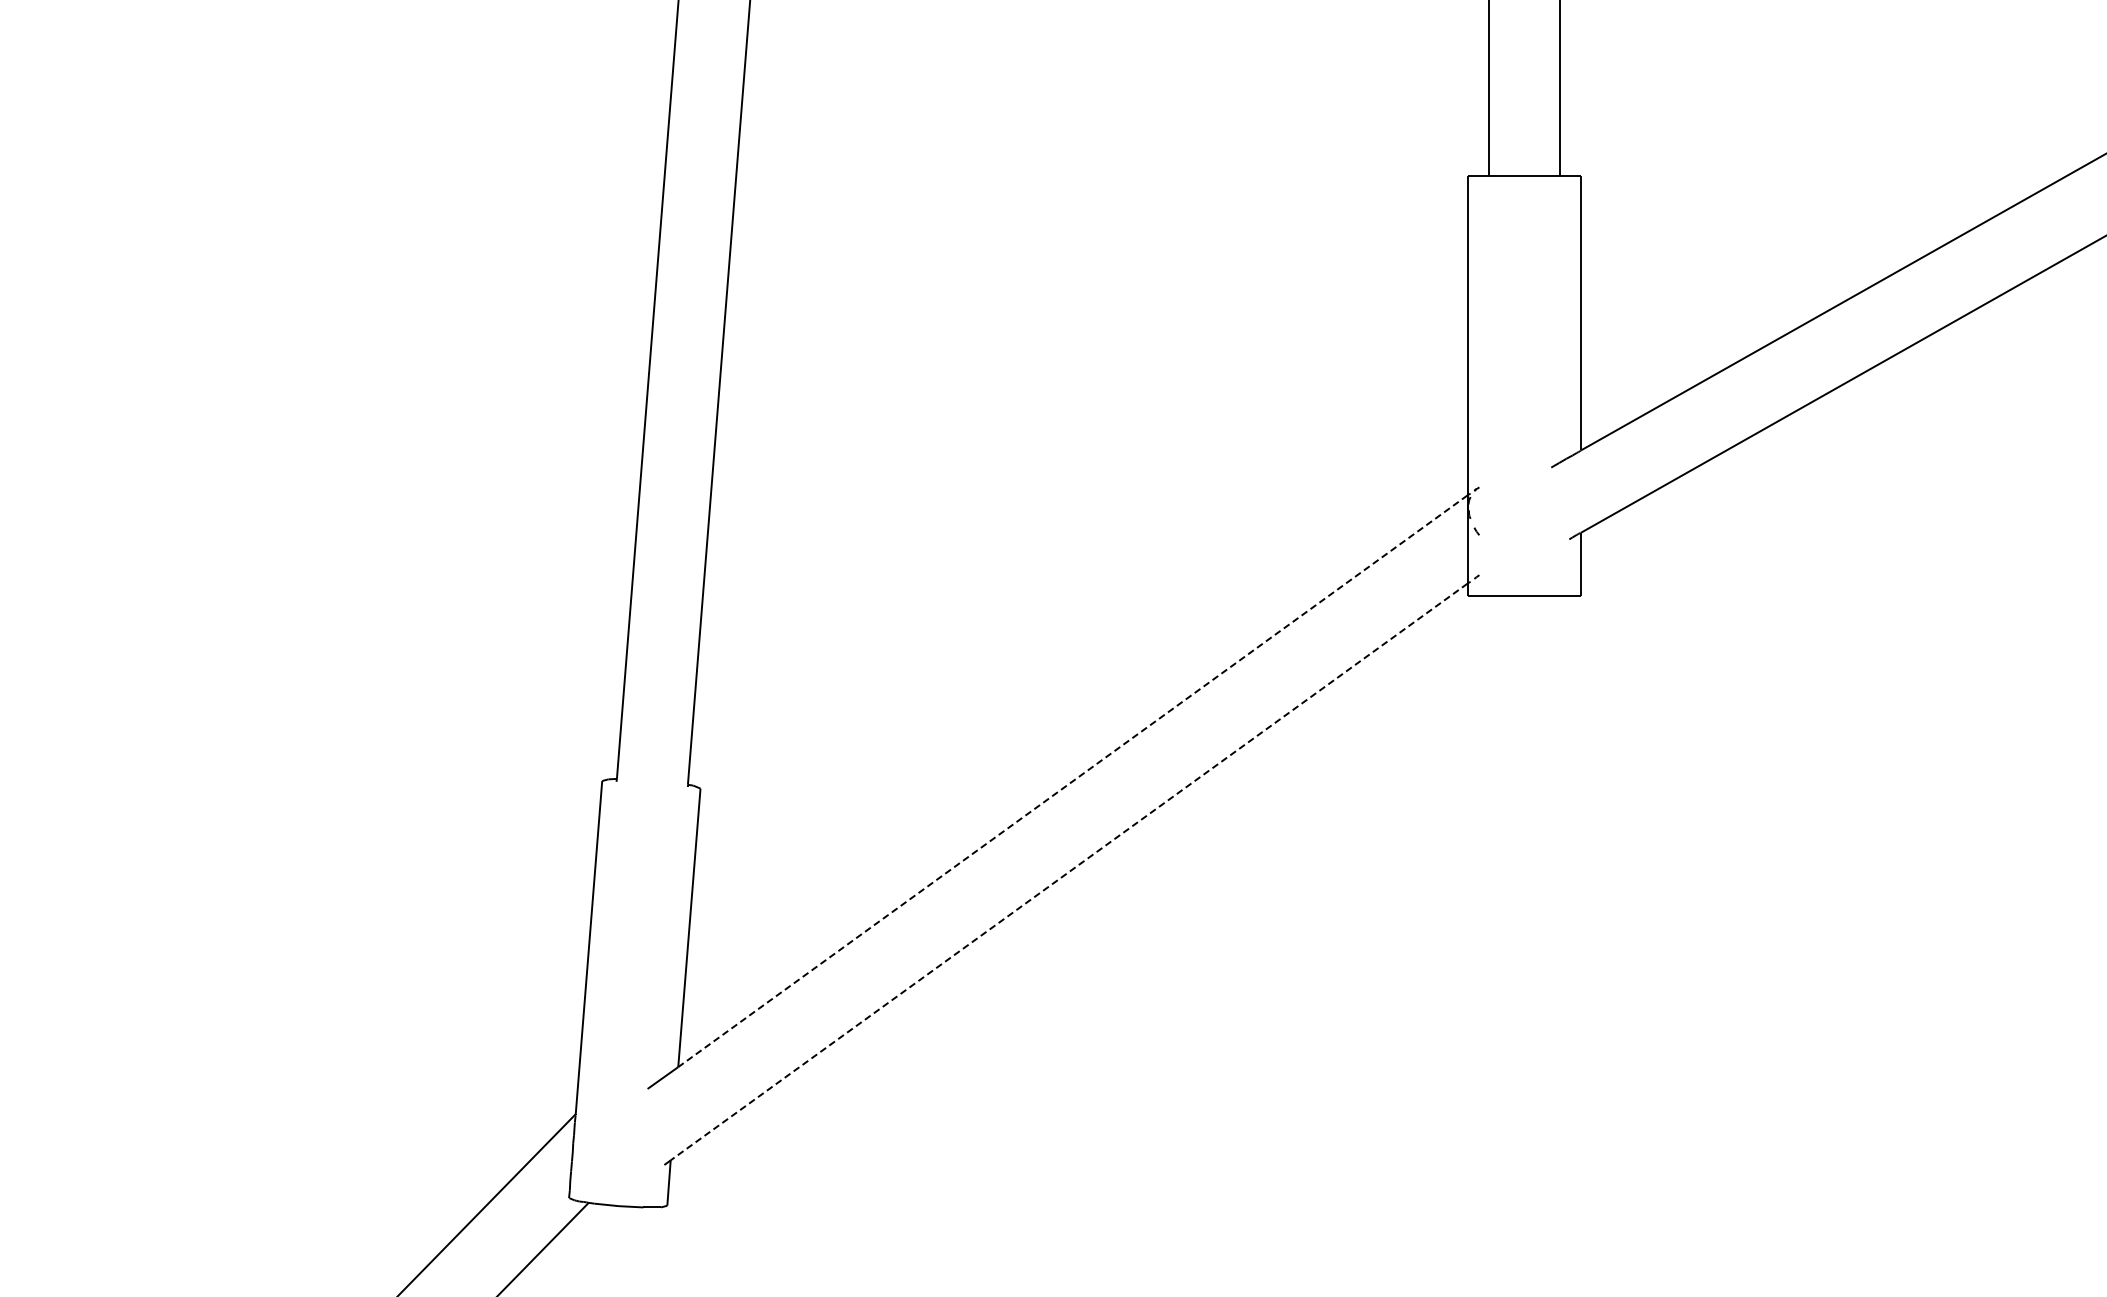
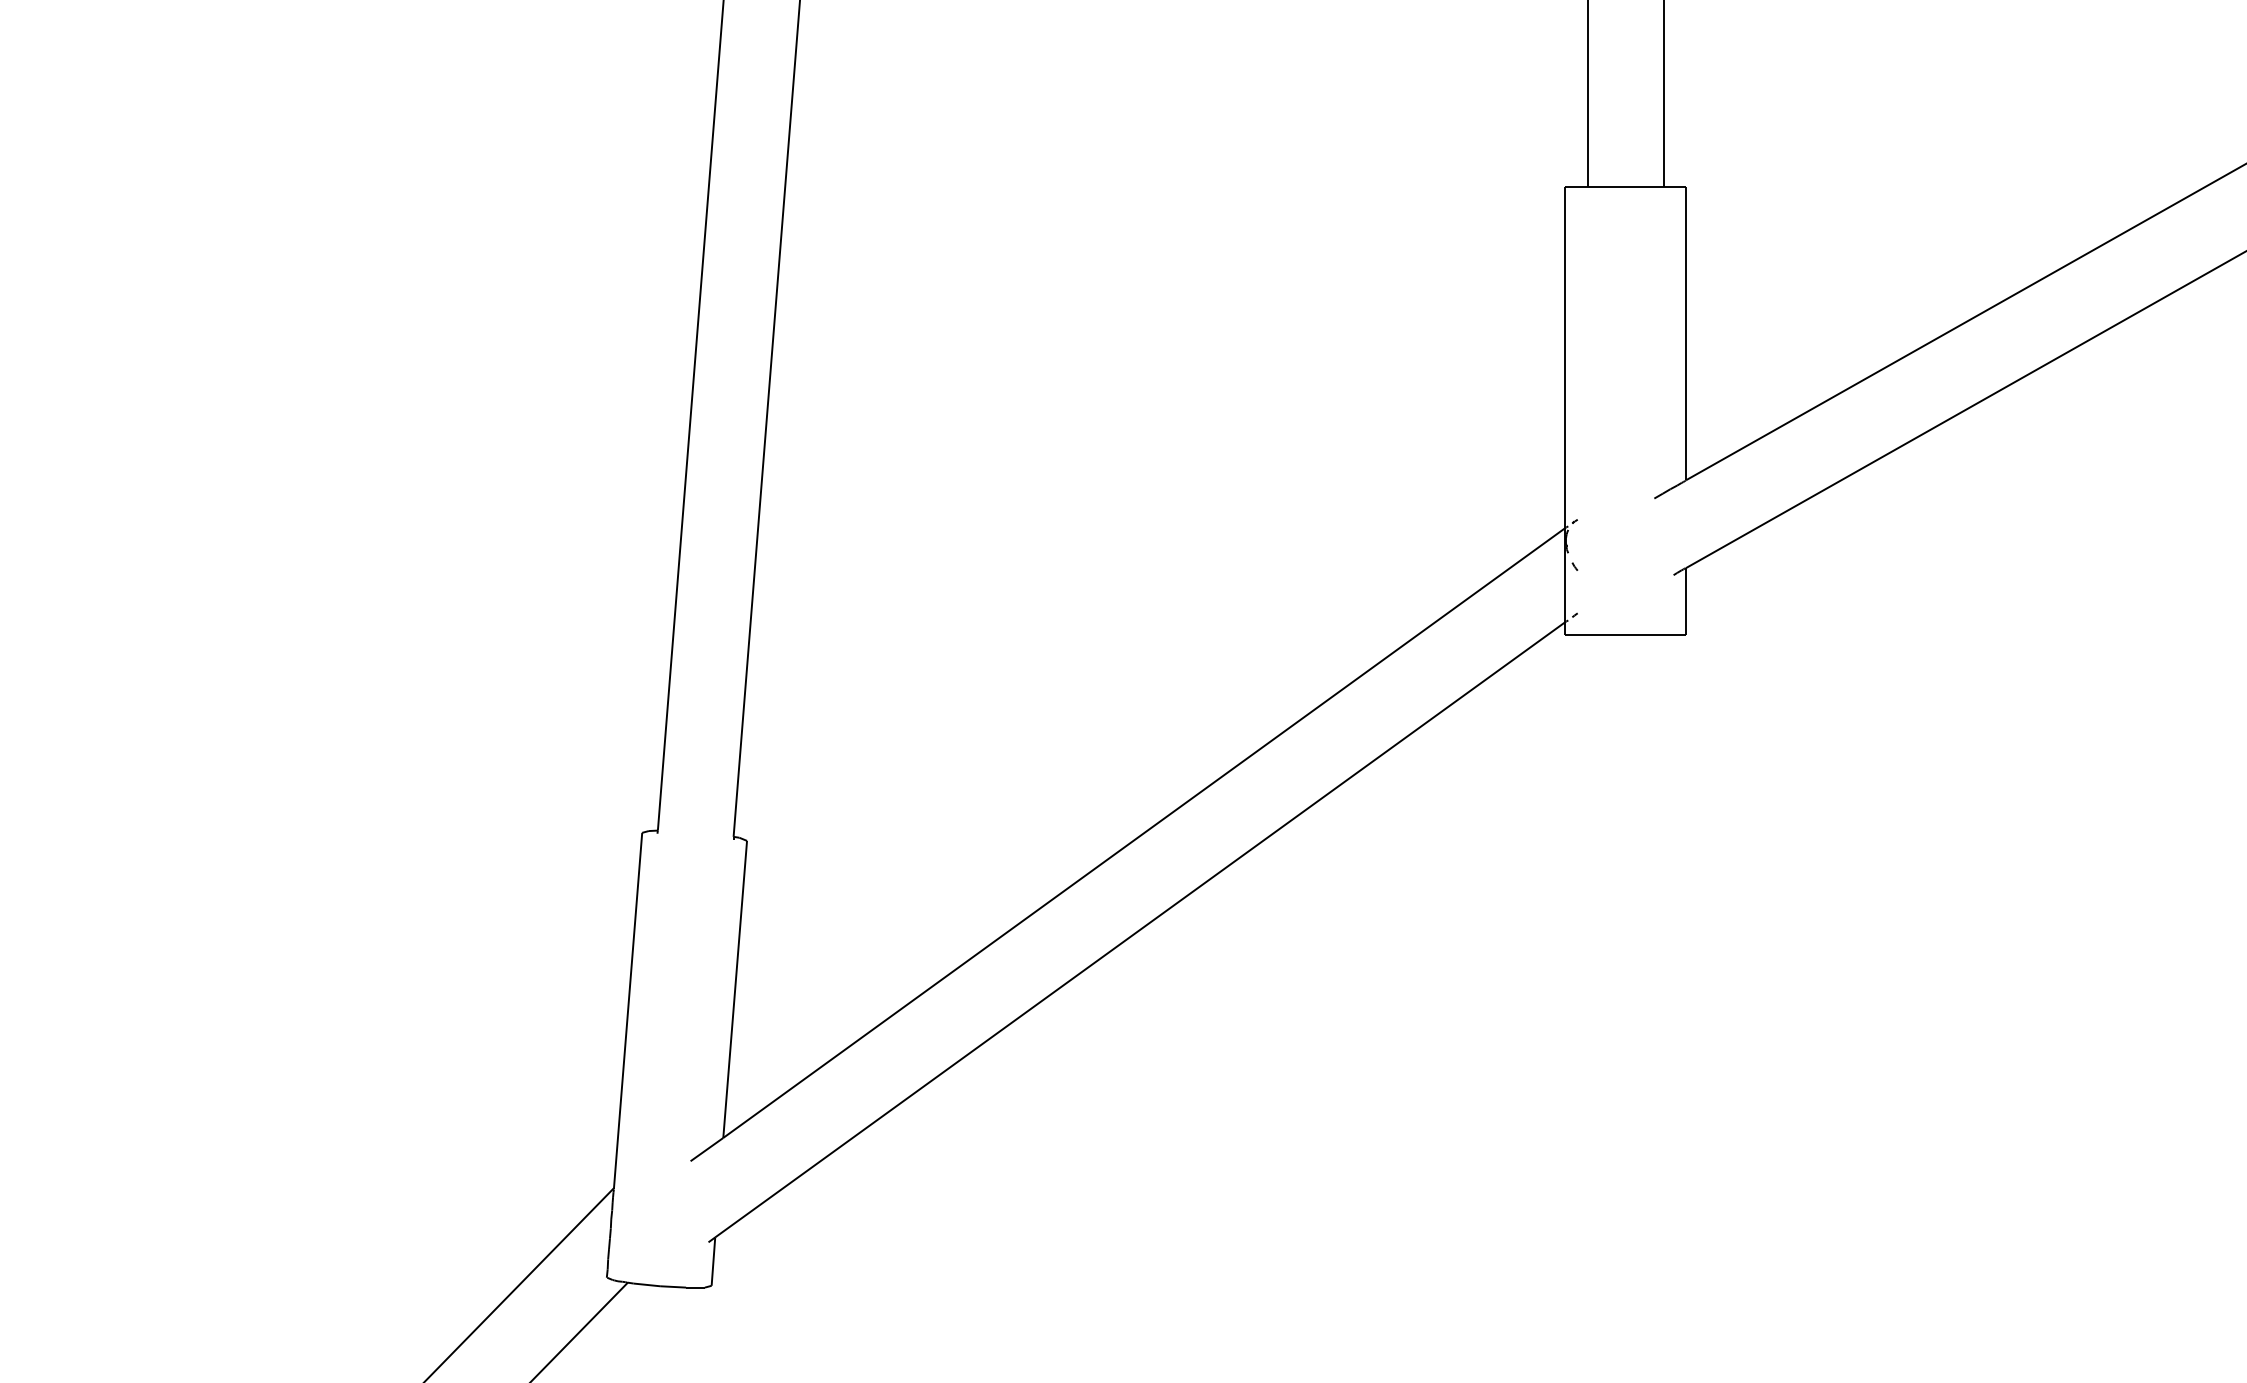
line: (1072, 781) -> (1143, 833), dashed -> solid
line: (1069, 871) -> (1140, 929), dashed -> solid

